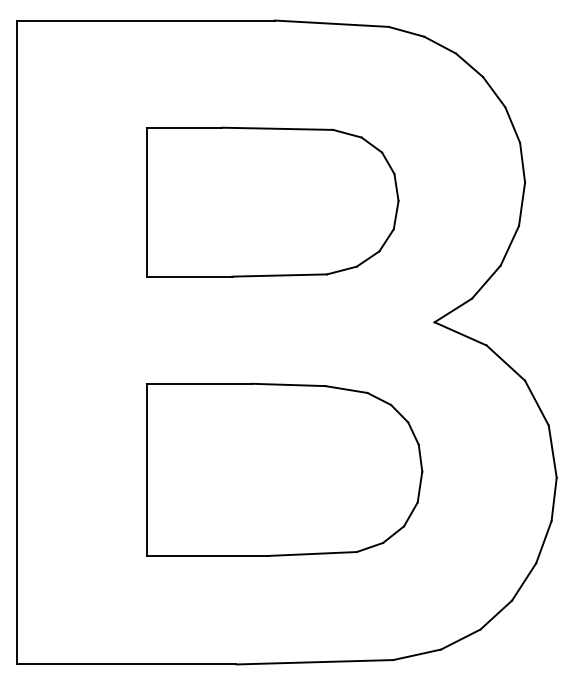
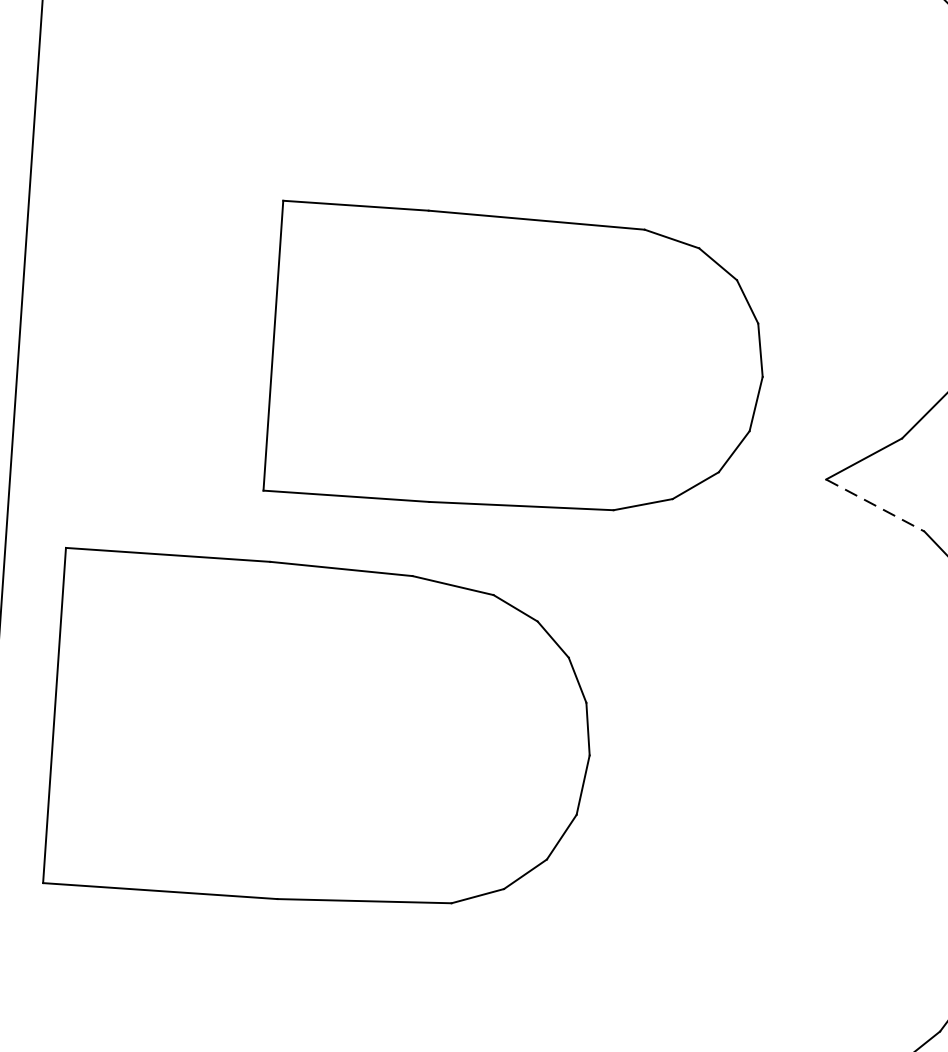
part: (272, 201) -> (517, 361), moved
line: (461, 334) -> (876, 506), solid -> dashed
part: (284, 469) -> (321, 732), moved

